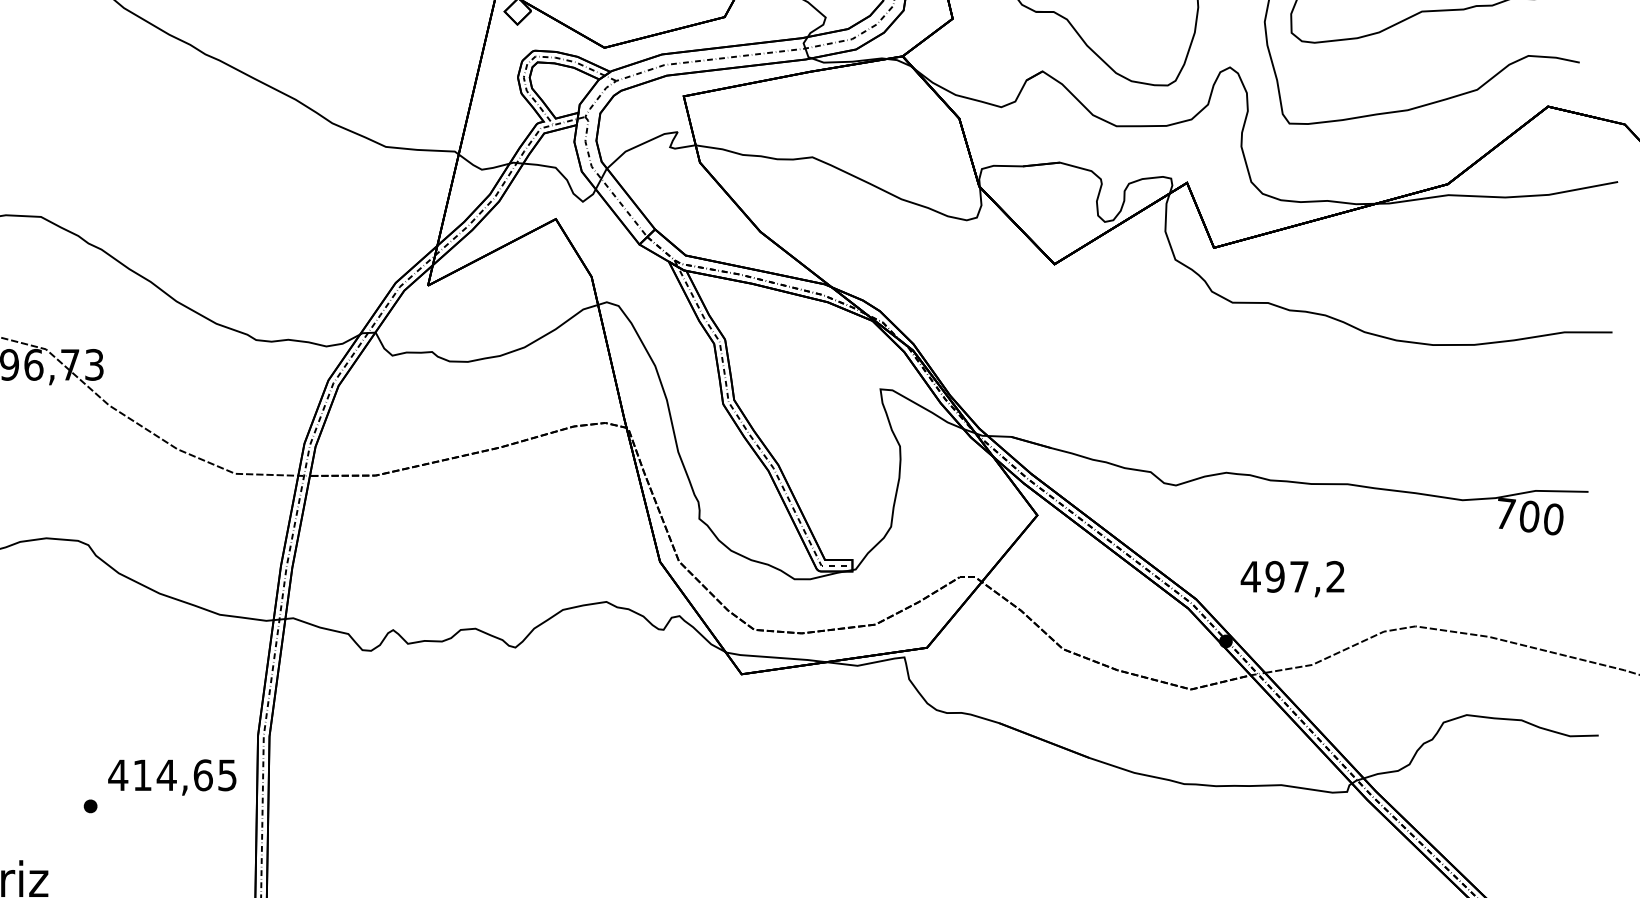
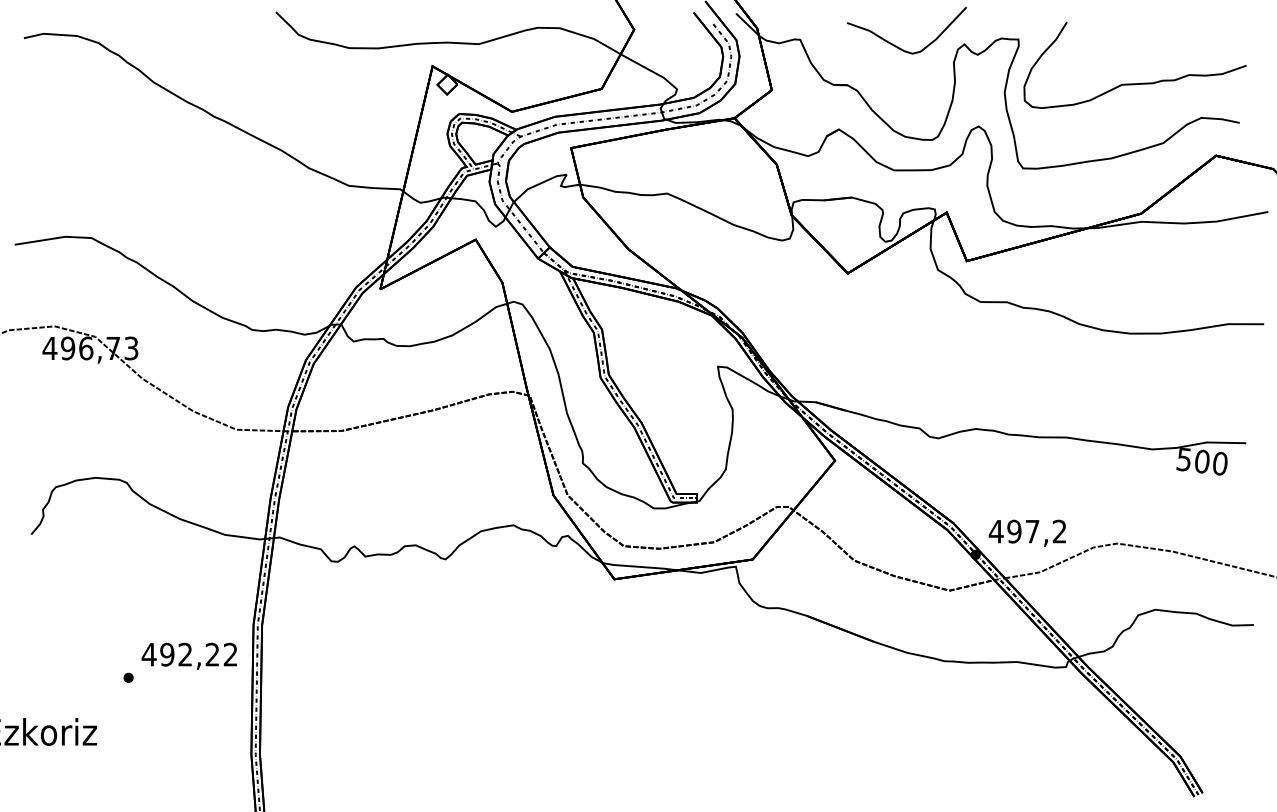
text: (1505, 513) -> (1184, 459), 700 -> 500
text: (1291, 578) -> (1026, 532), moved
text: (184, 775) -> (198, 654), 414,65 -> 492,22

